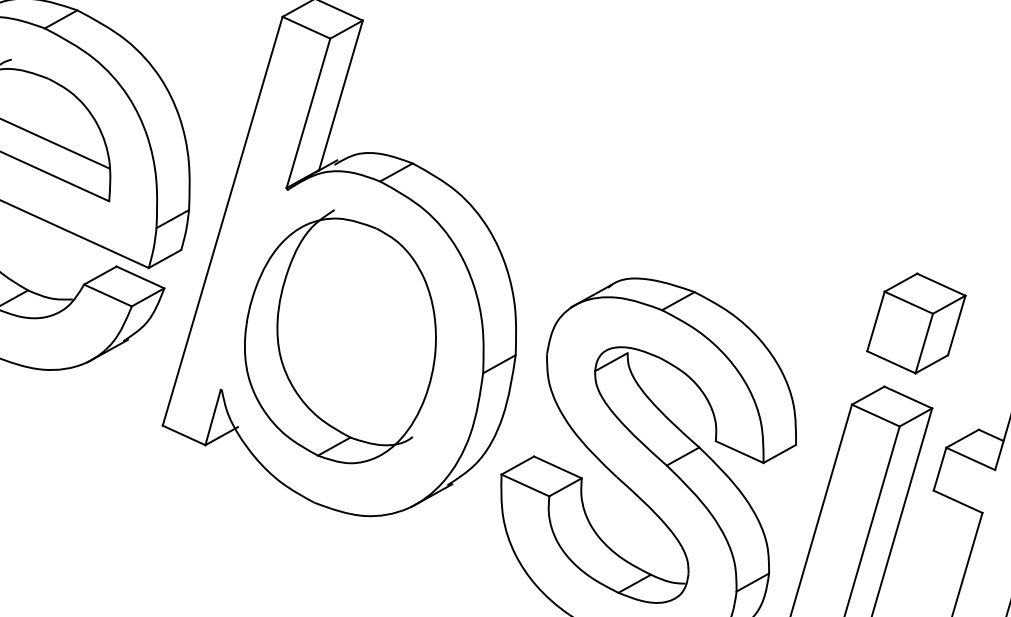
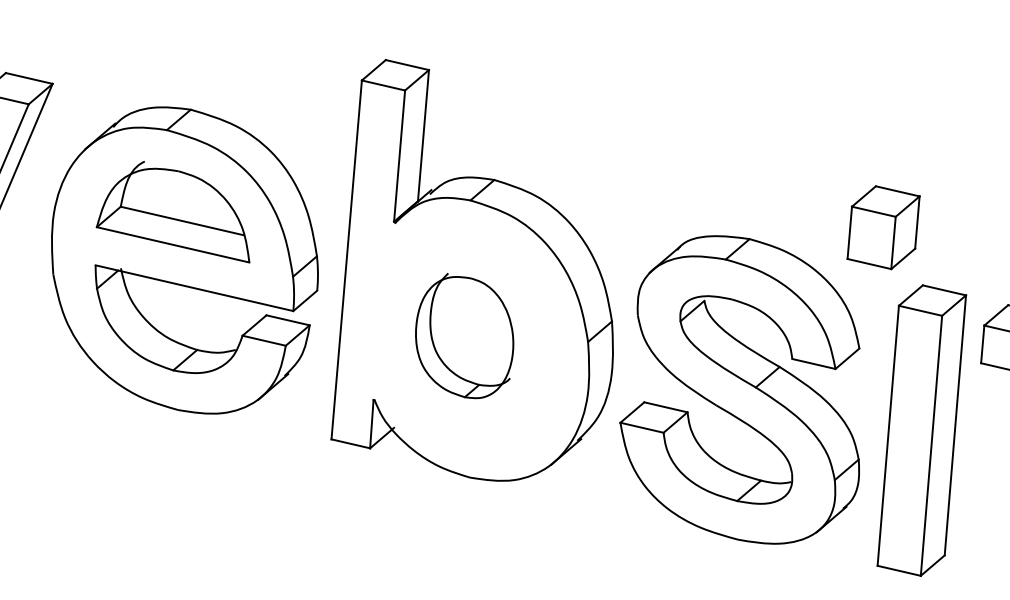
part: (916, 323) -> (883, 227), moved
part: (341, 336) -> (464, 335), size x0.6

